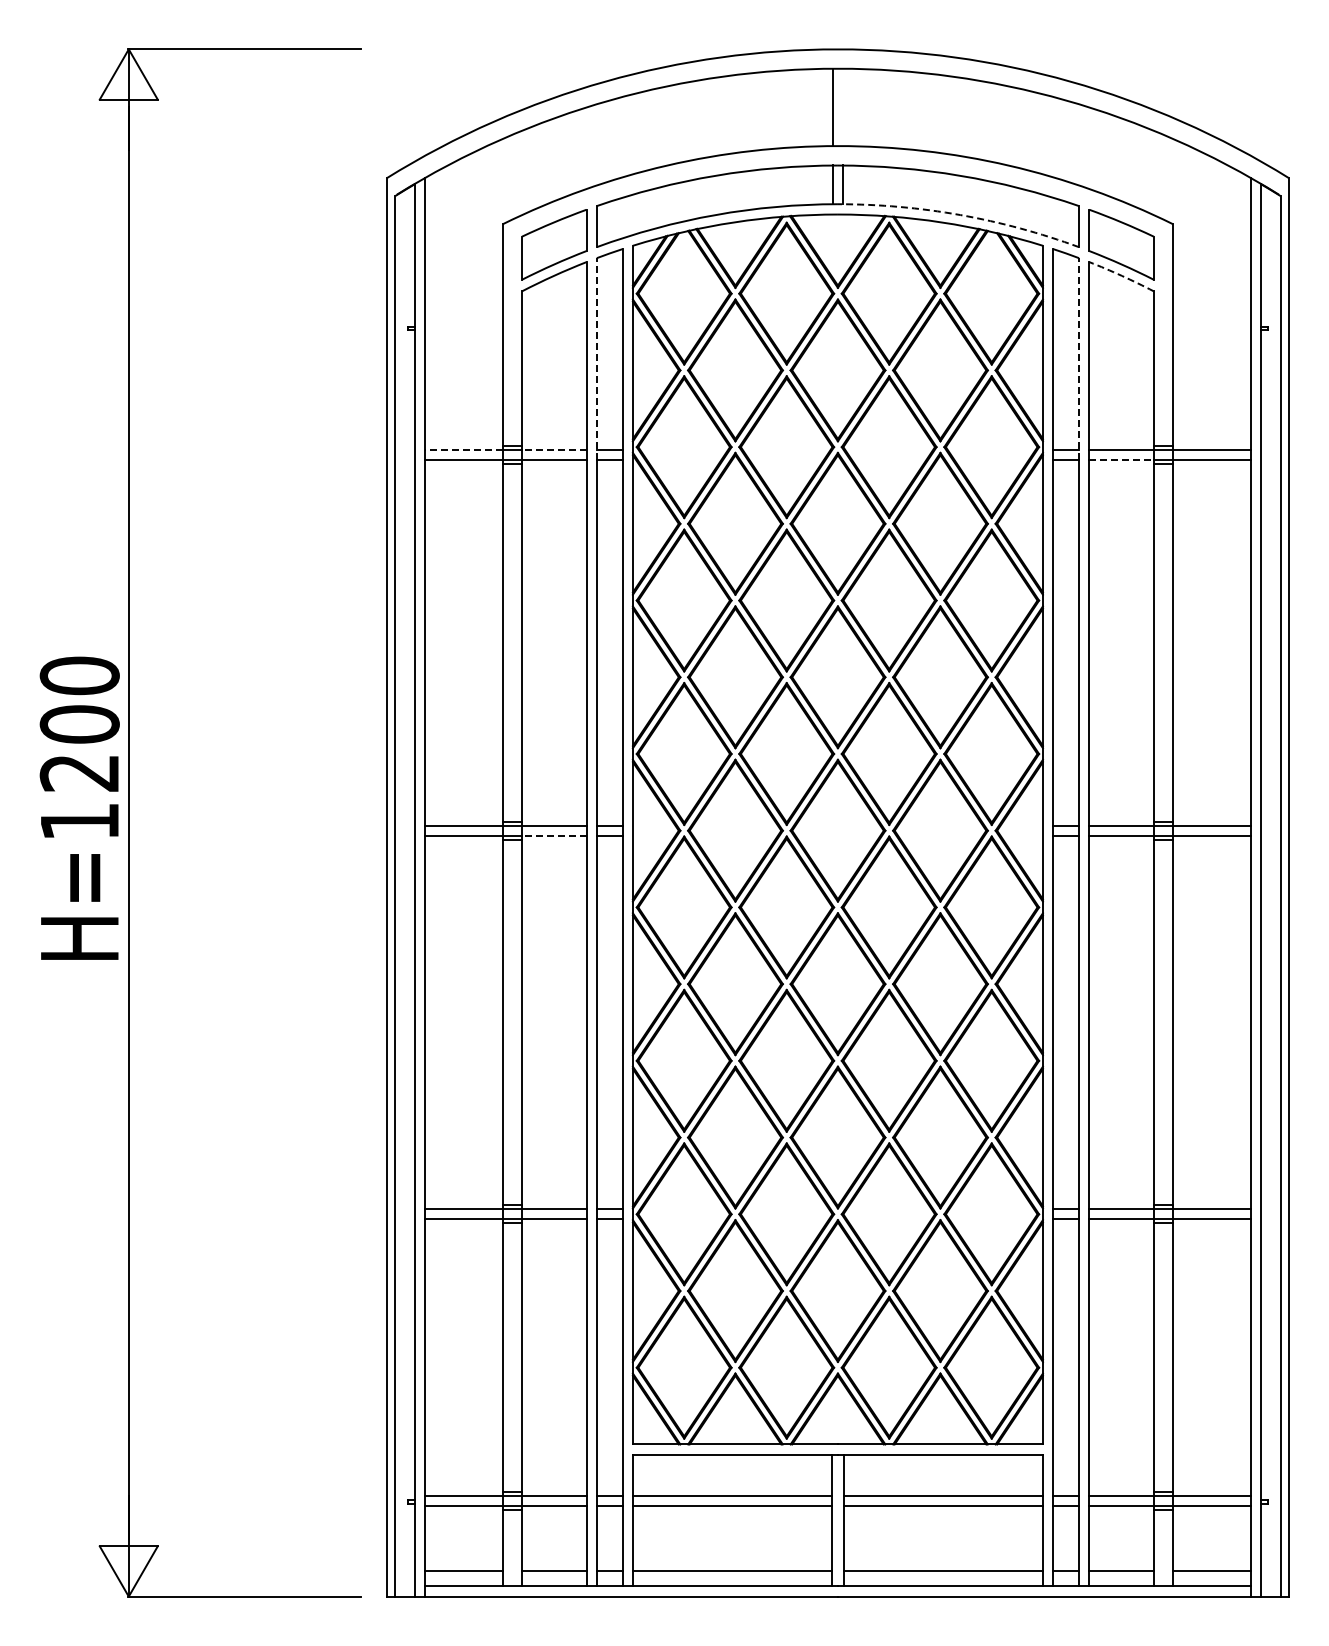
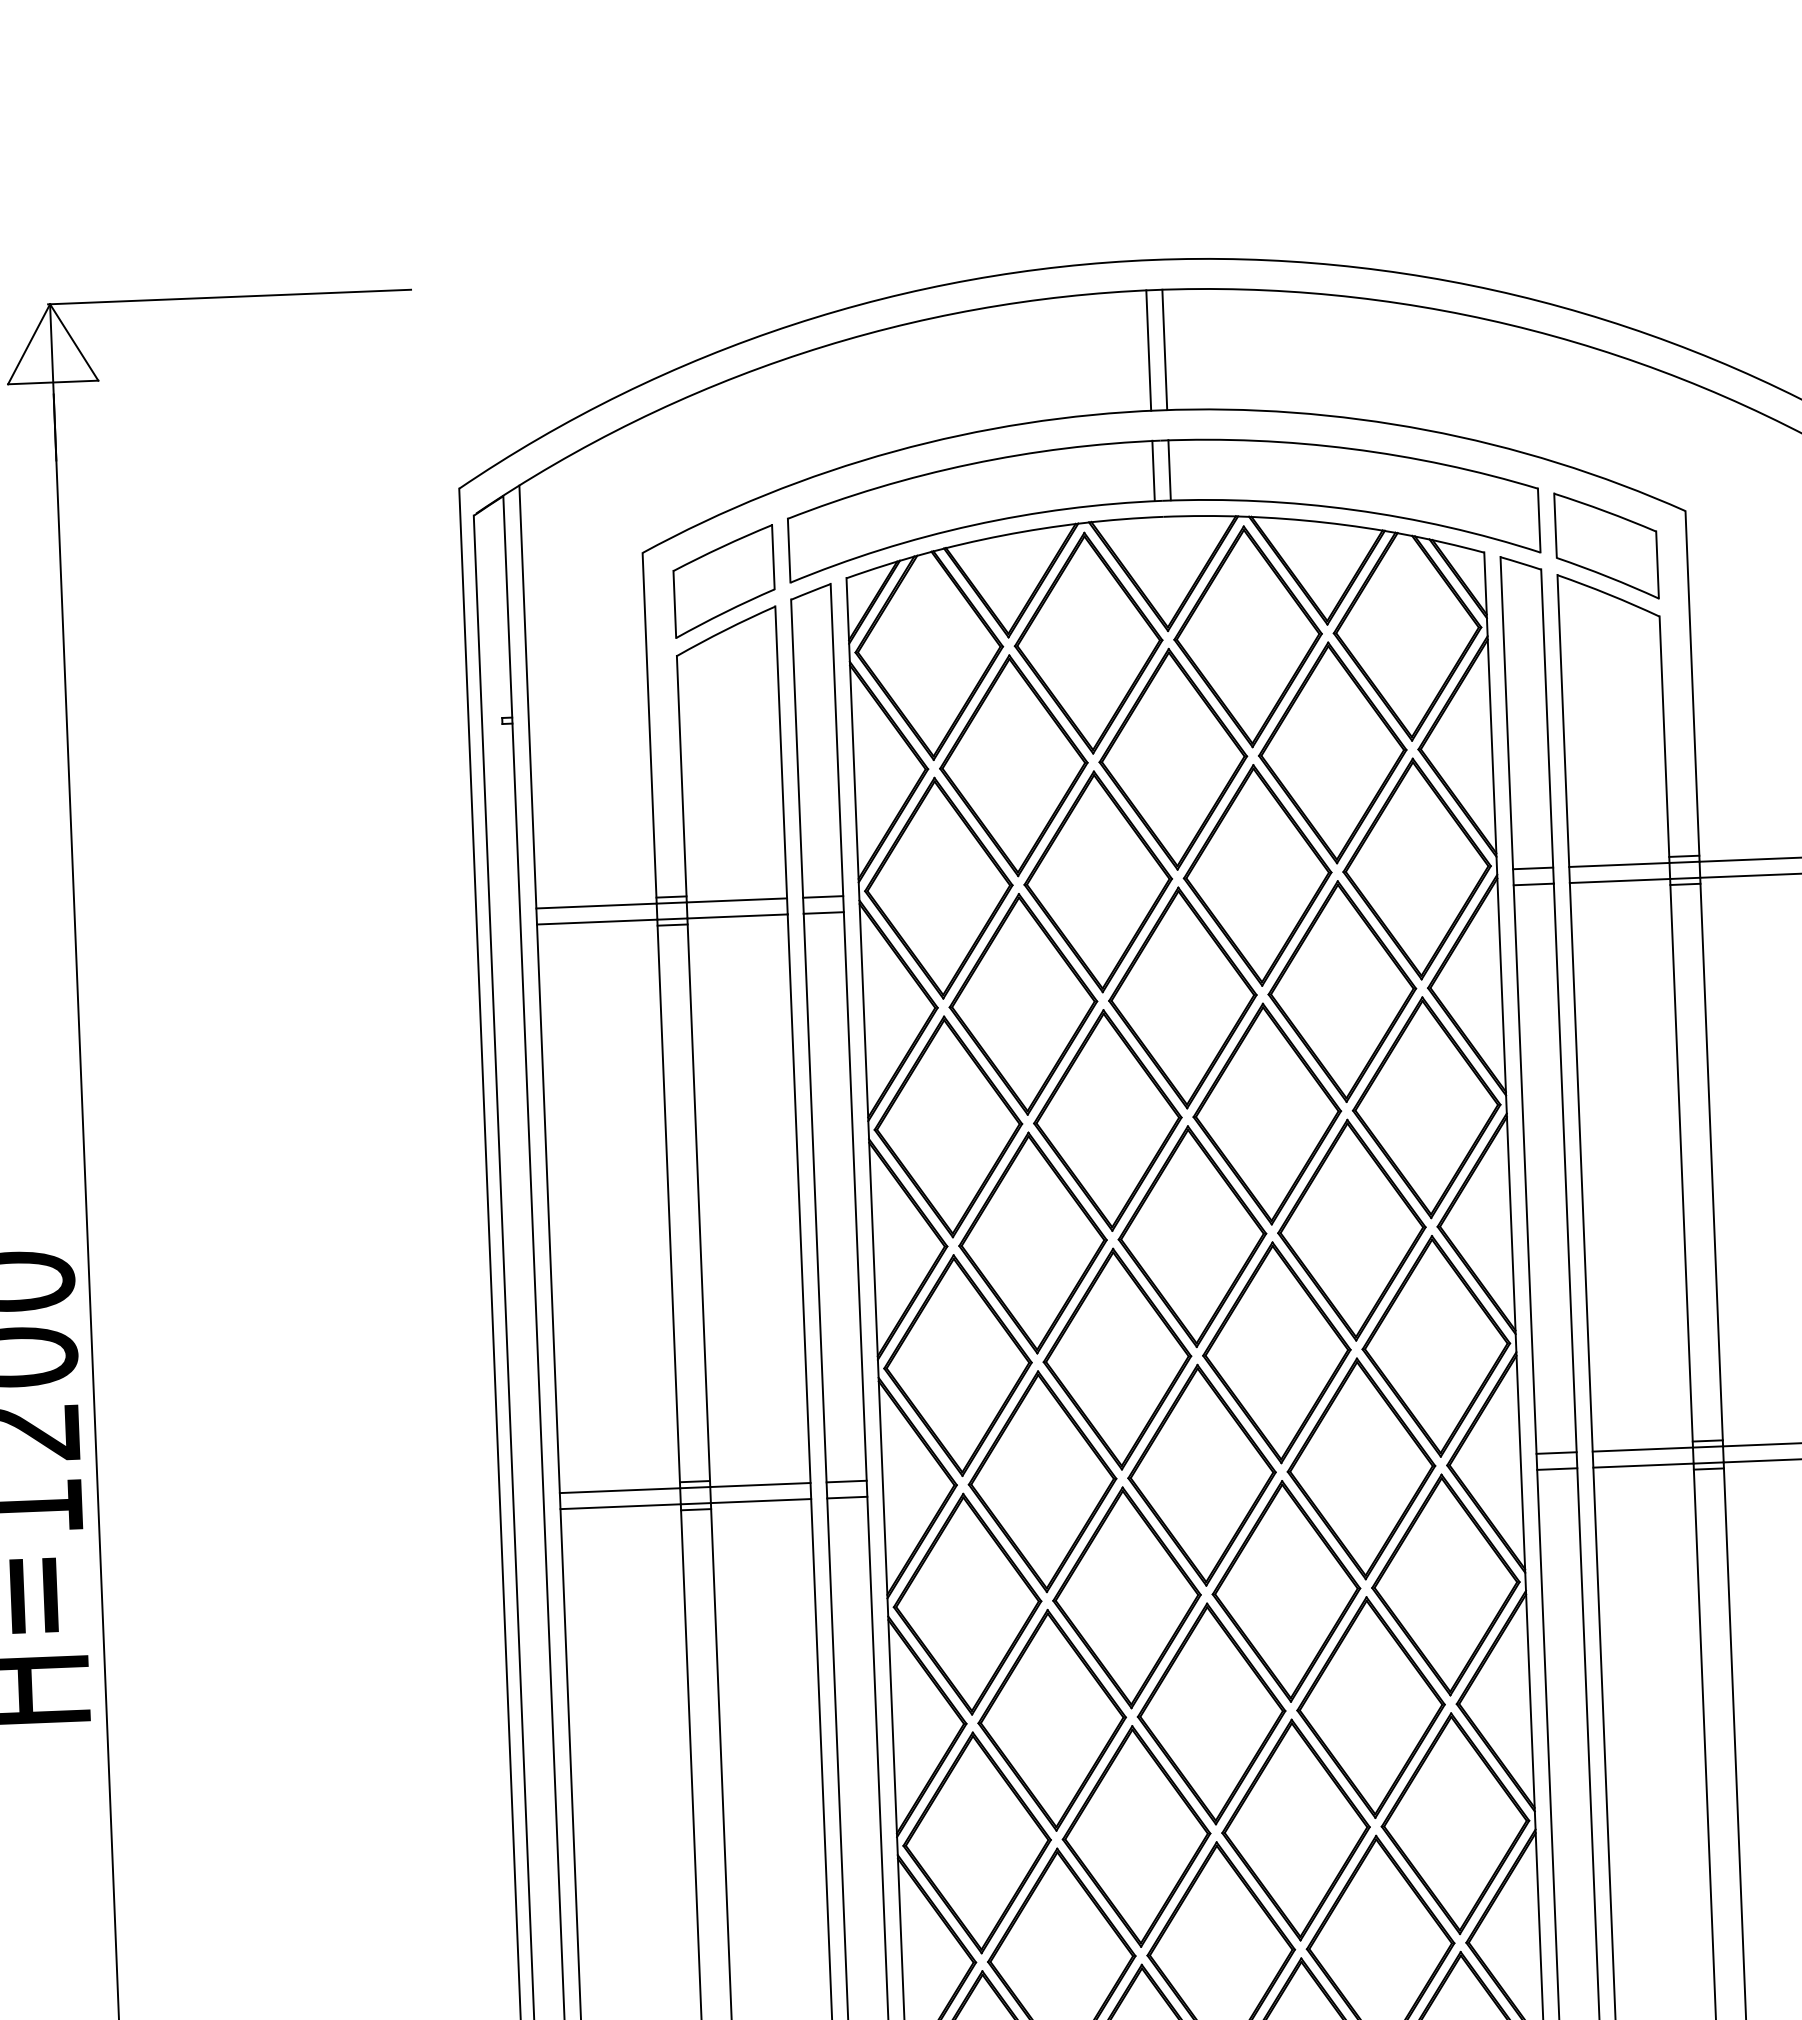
line: (843, 107) -> (1165, 350), added
arc: (960, 215) -> (1354, 510), dashed -> solid
arc: (1121, 275) -> (1608, 593), dashed -> solid
line: (596, 358) -> (796, 755), dashed -> solid
line: (1079, 358) -> (1548, 725), dashed -> solid
line: (464, 449) -> (597, 905), dashed -> solid
line: (553, 449) -> (735, 900), dashed -> solid
line: (1122, 460) -> (1621, 881), dashed -> solid
line: (553, 835) -> (759, 1500), dashed -> solid

